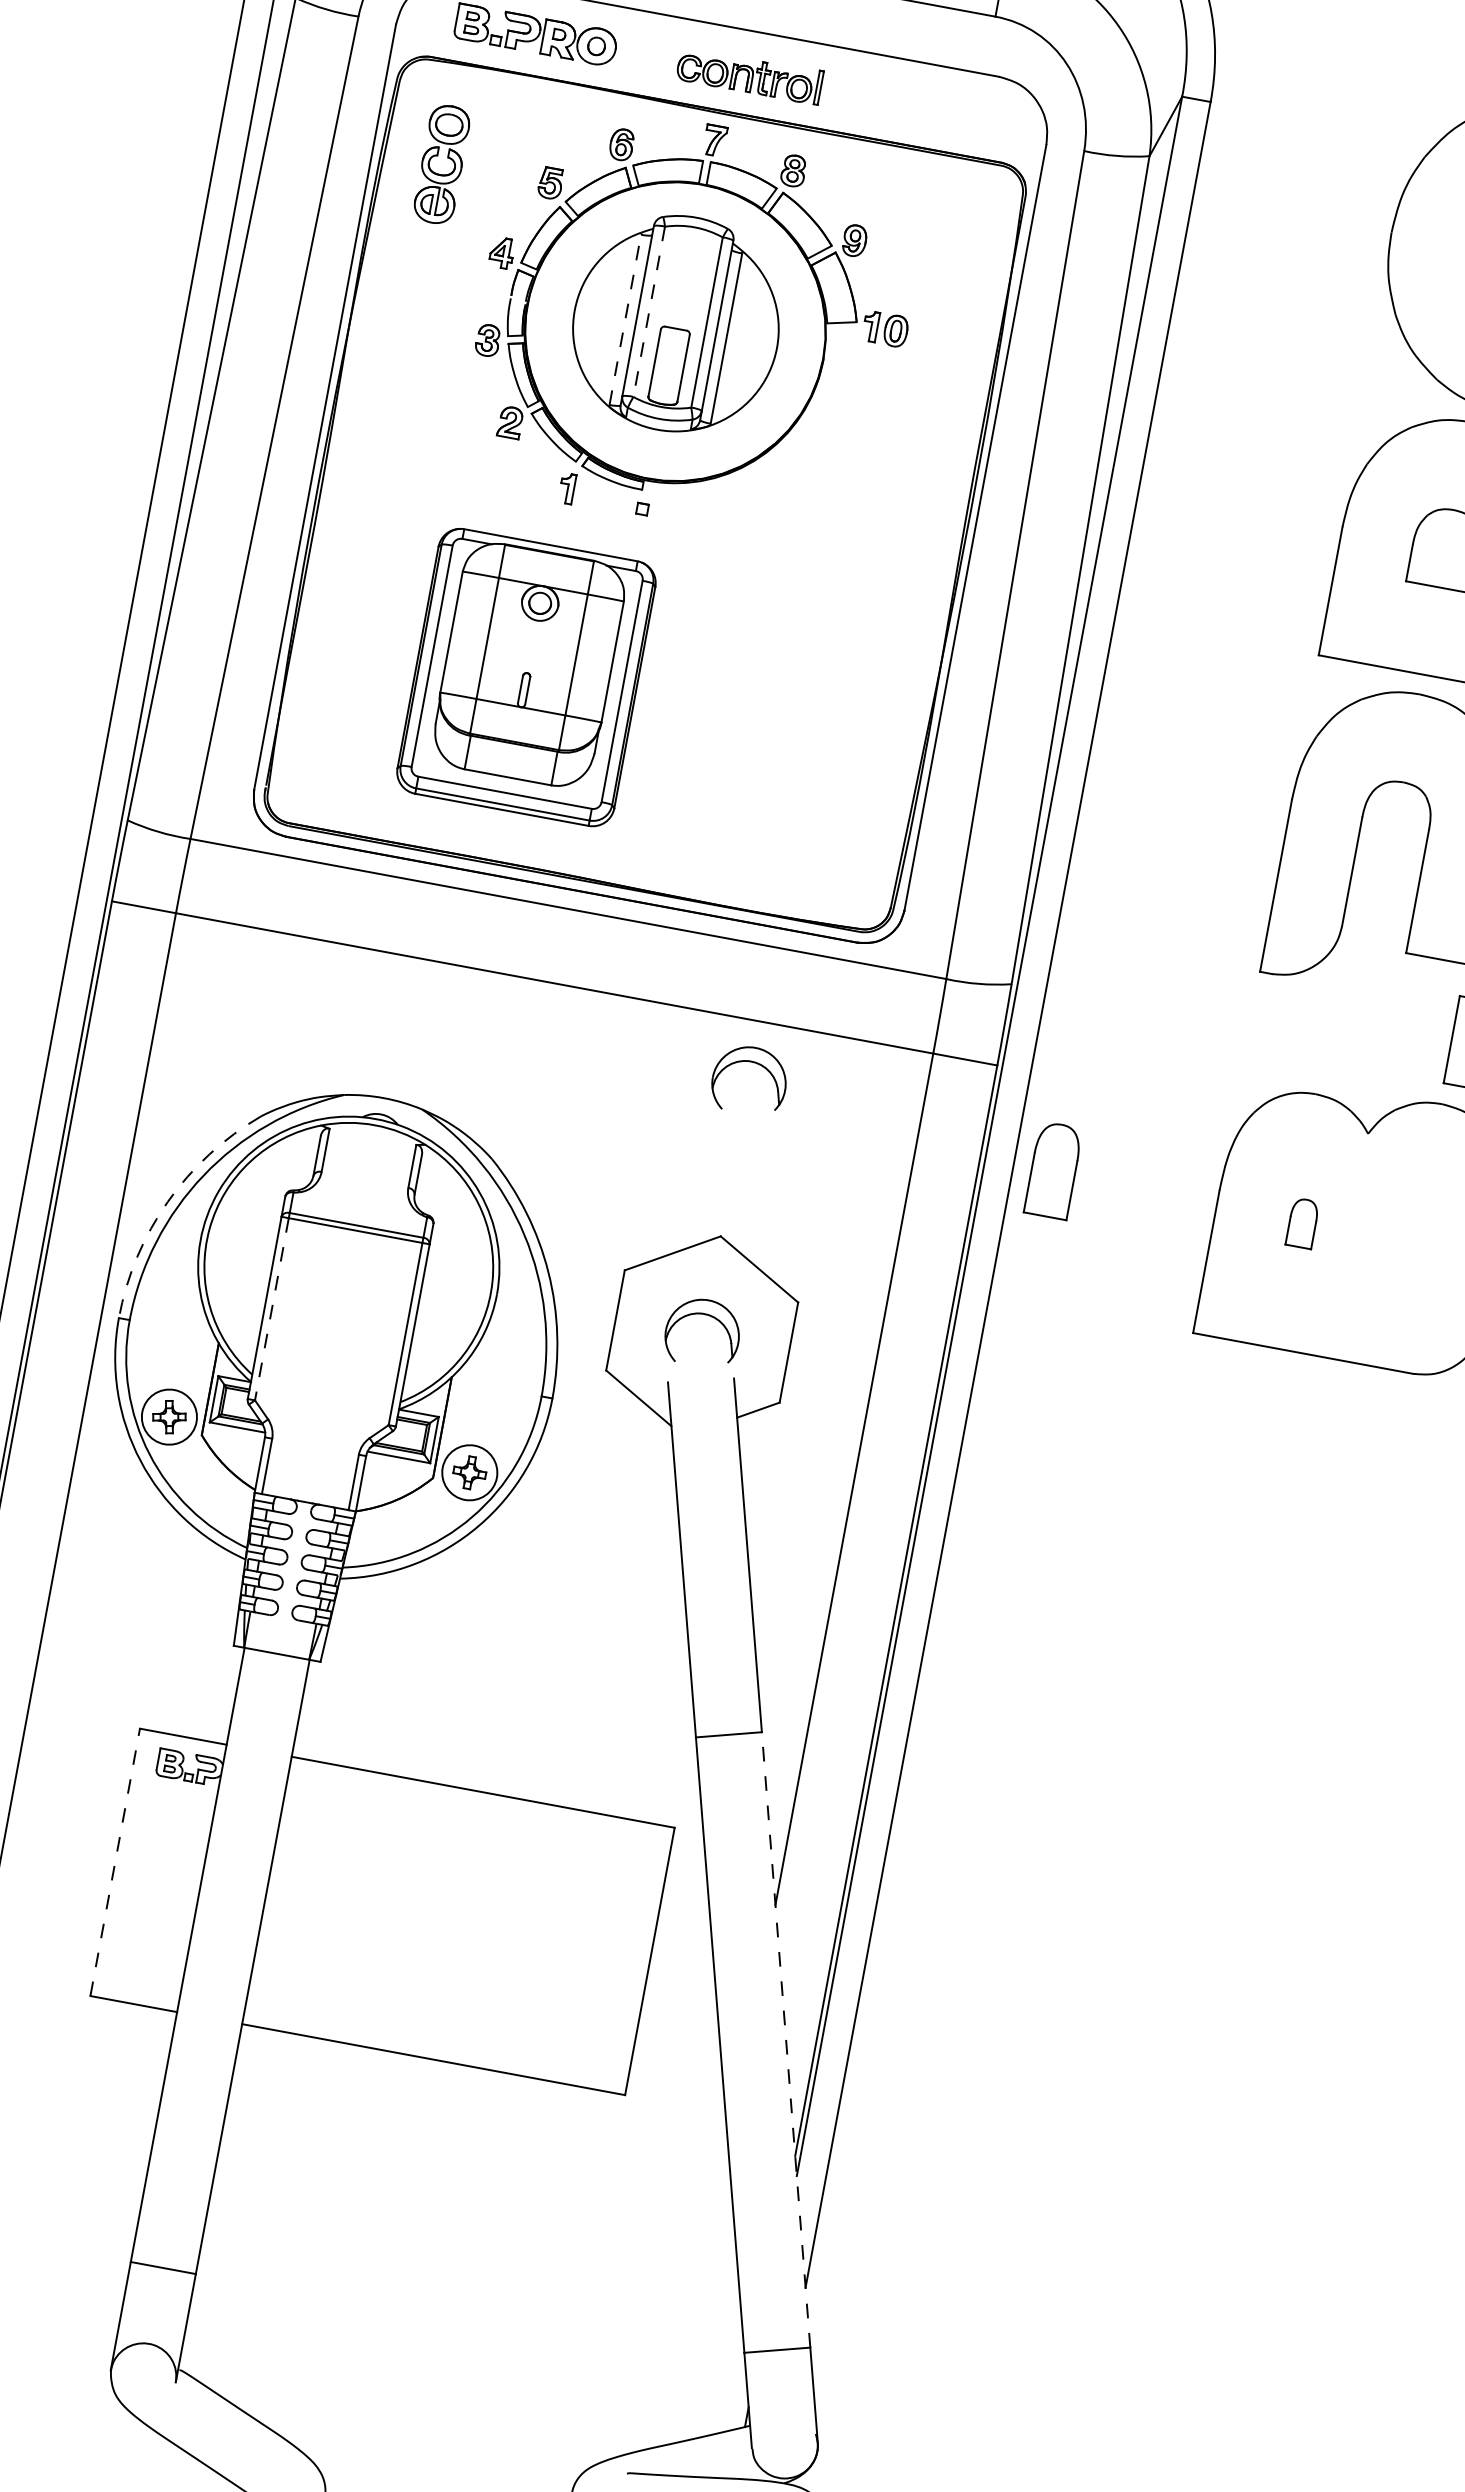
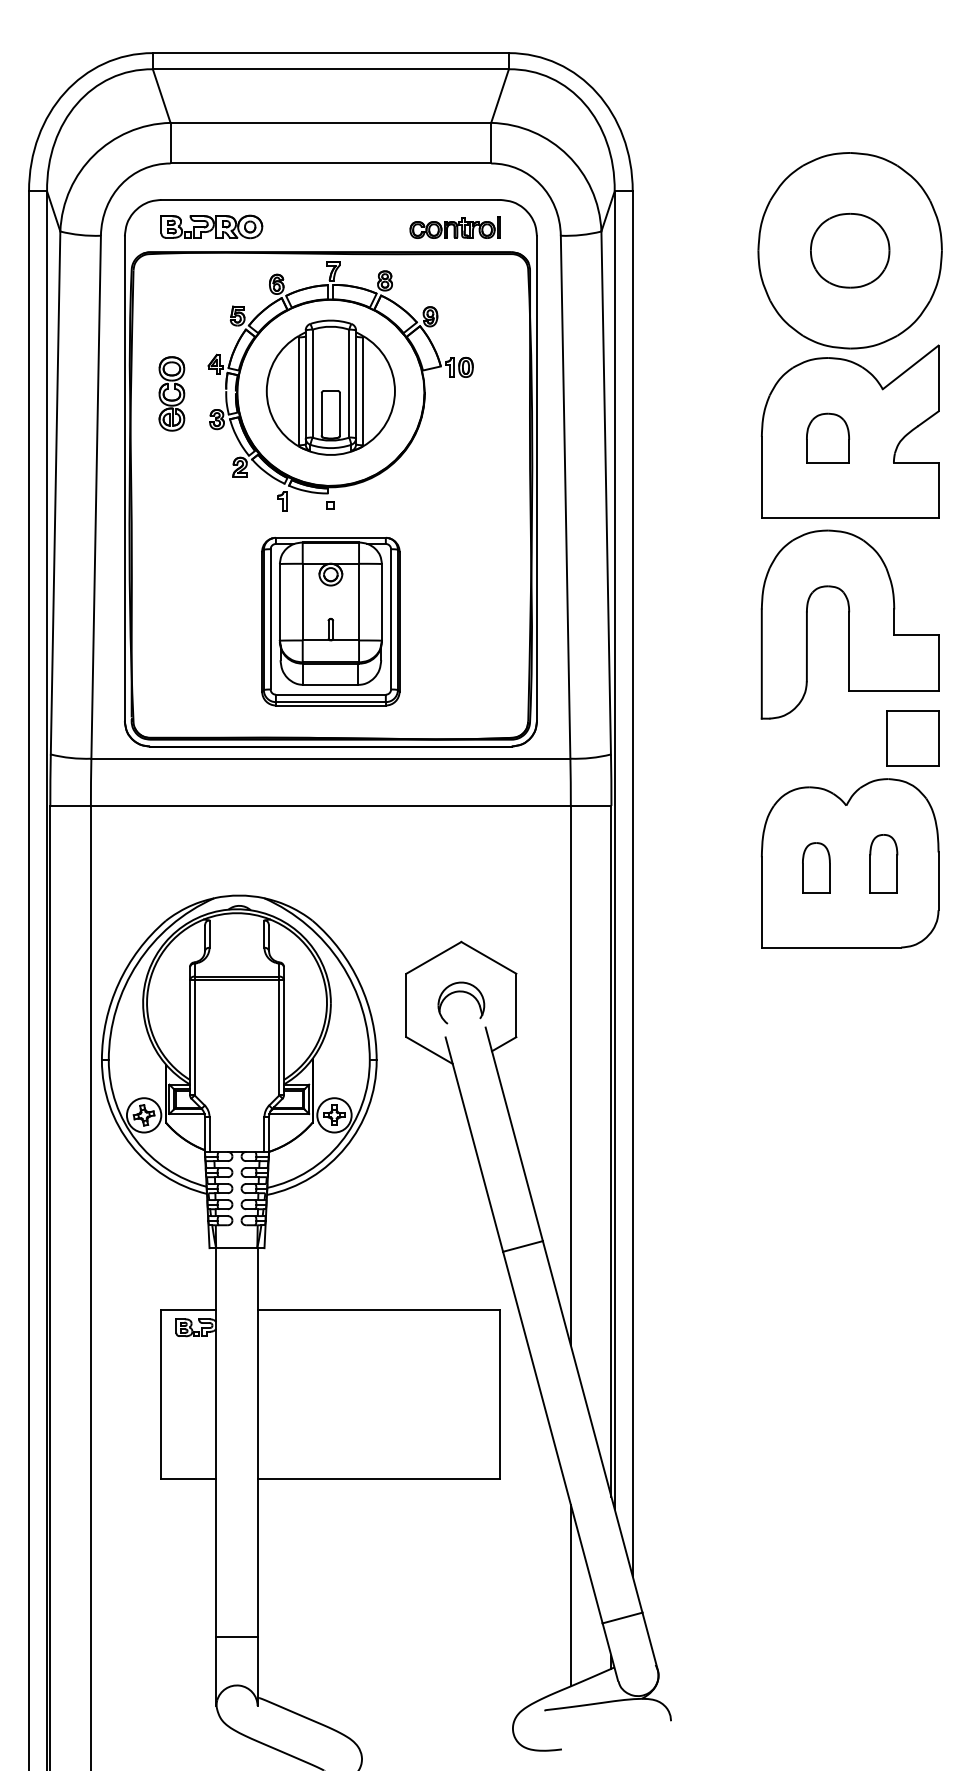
part: (748, 75) -> (454, 227), moved
part: (441, 163) -> (171, 393), moved
line: (649, 311) -> (312, 383), dashed -> solid
line: (624, 320) -> (298, 391), dashed -> solid
part: (525, 677) -> (330, 621), moved
part: (758, 1066) -> (465, 833), removed
part: (1053, 1169) -> (883, 863), moved
arc: (167, 1201) -> (118, 983), dashed -> solid
part: (1302, 1222) -> (816, 867), size x1.67
line: (271, 1309) -> (194, 1037), dashed -> solid
line: (115, 1862) -> (161, 1394), dashed -> solid
line: (785, 2039) -> (592, 1426), dashed -> solid
line: (701, 2299) -> (570, 1595), added

